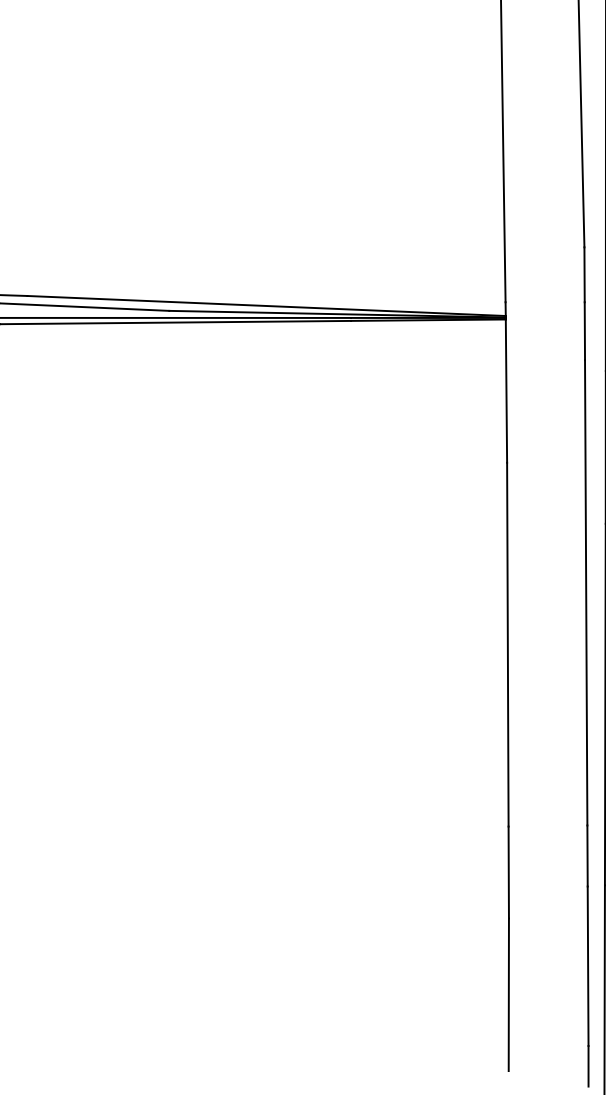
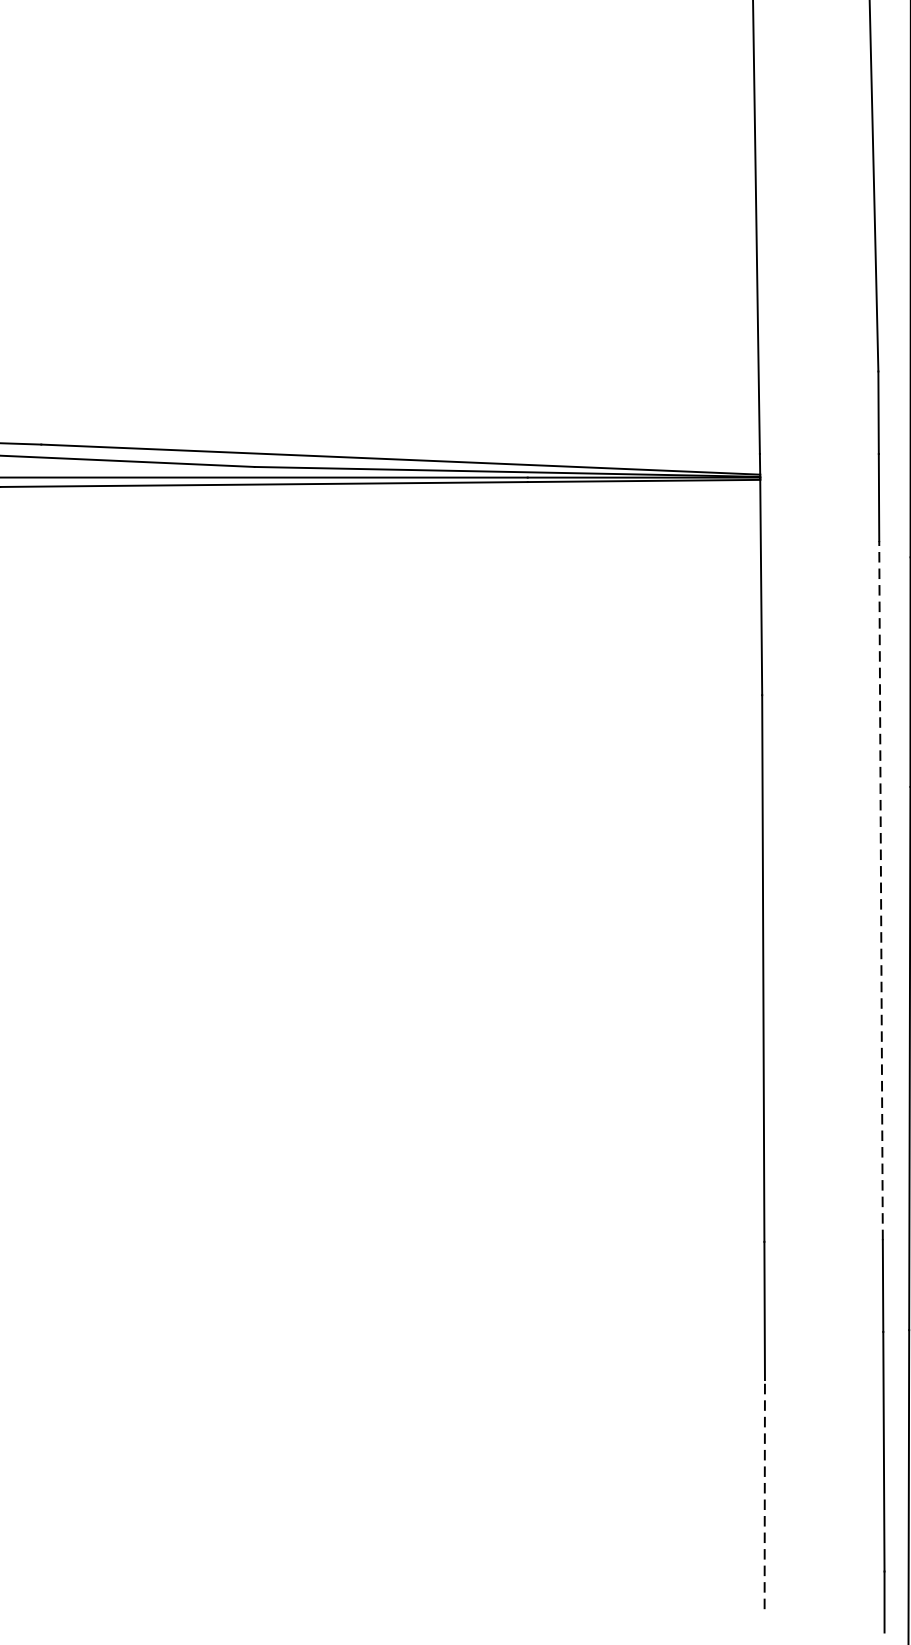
line: (586, 592) -> (881, 890), solid -> dashed
line: (508, 994) -> (764, 1494), solid -> dashed

